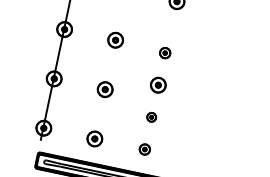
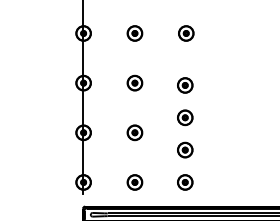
part: (165, 53) -> (185, 85), size x1.43
part: (151, 116) -> (185, 149), size x1.67
part: (145, 149) -> (185, 182), size x1.43

